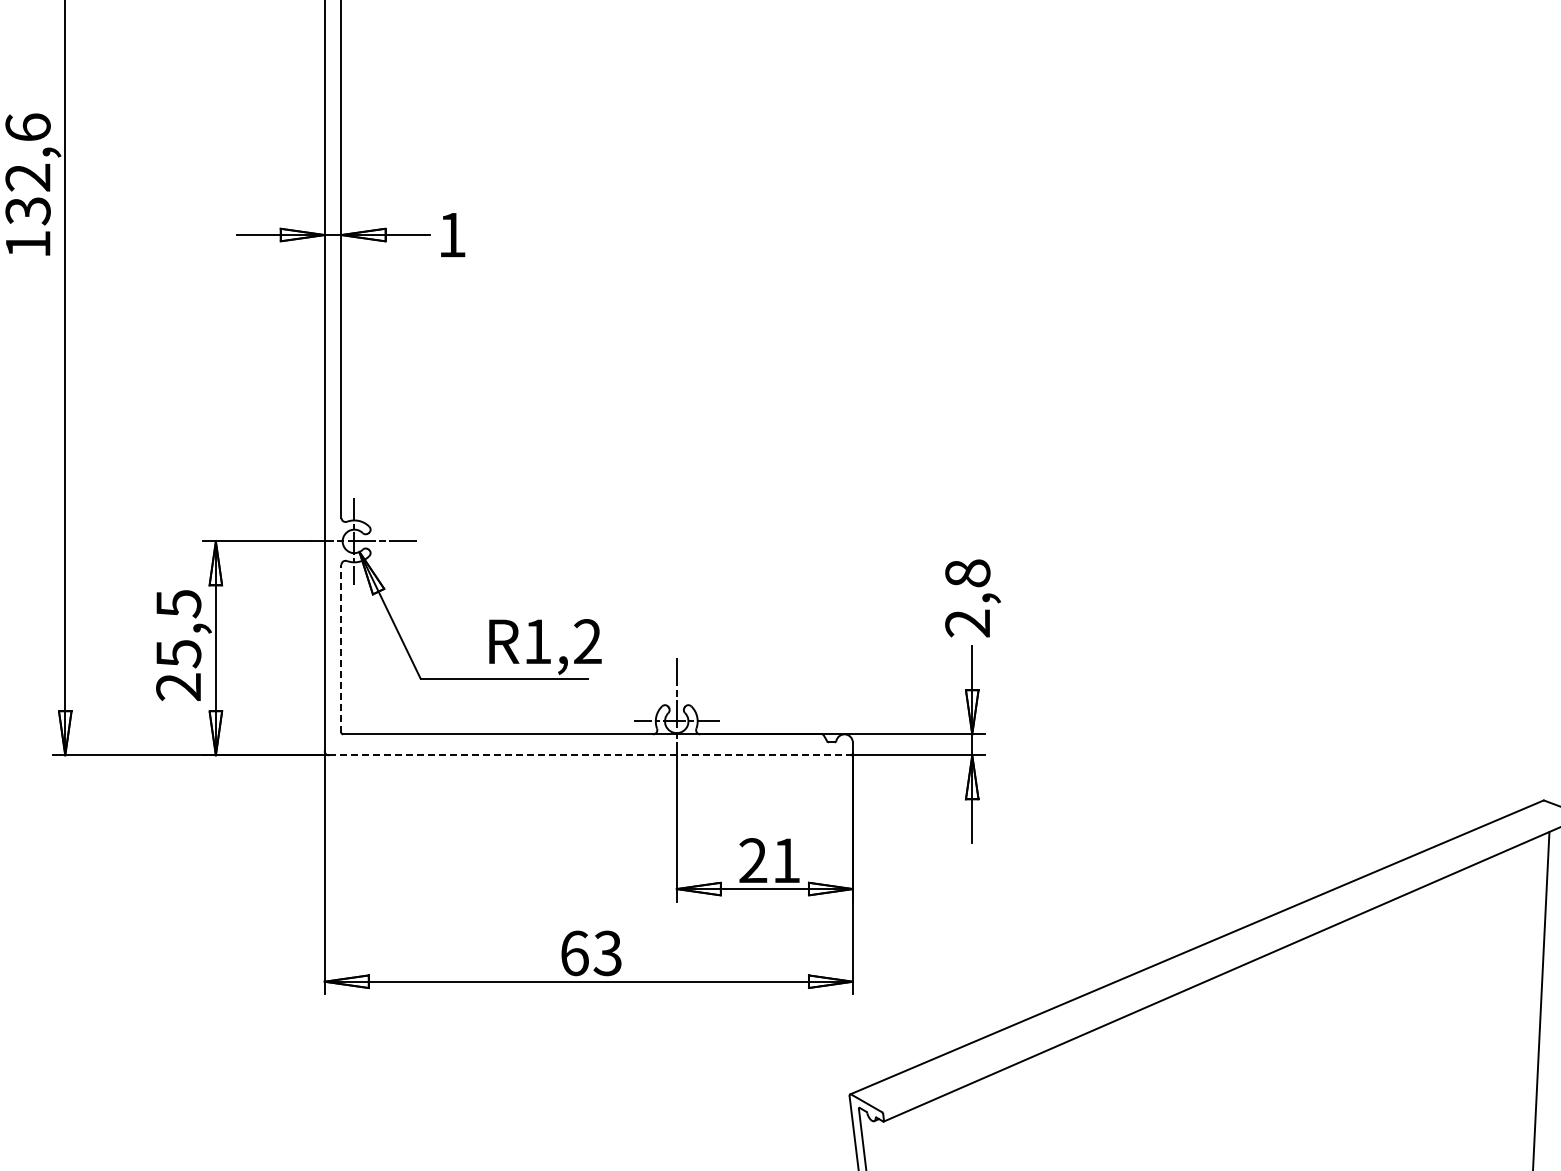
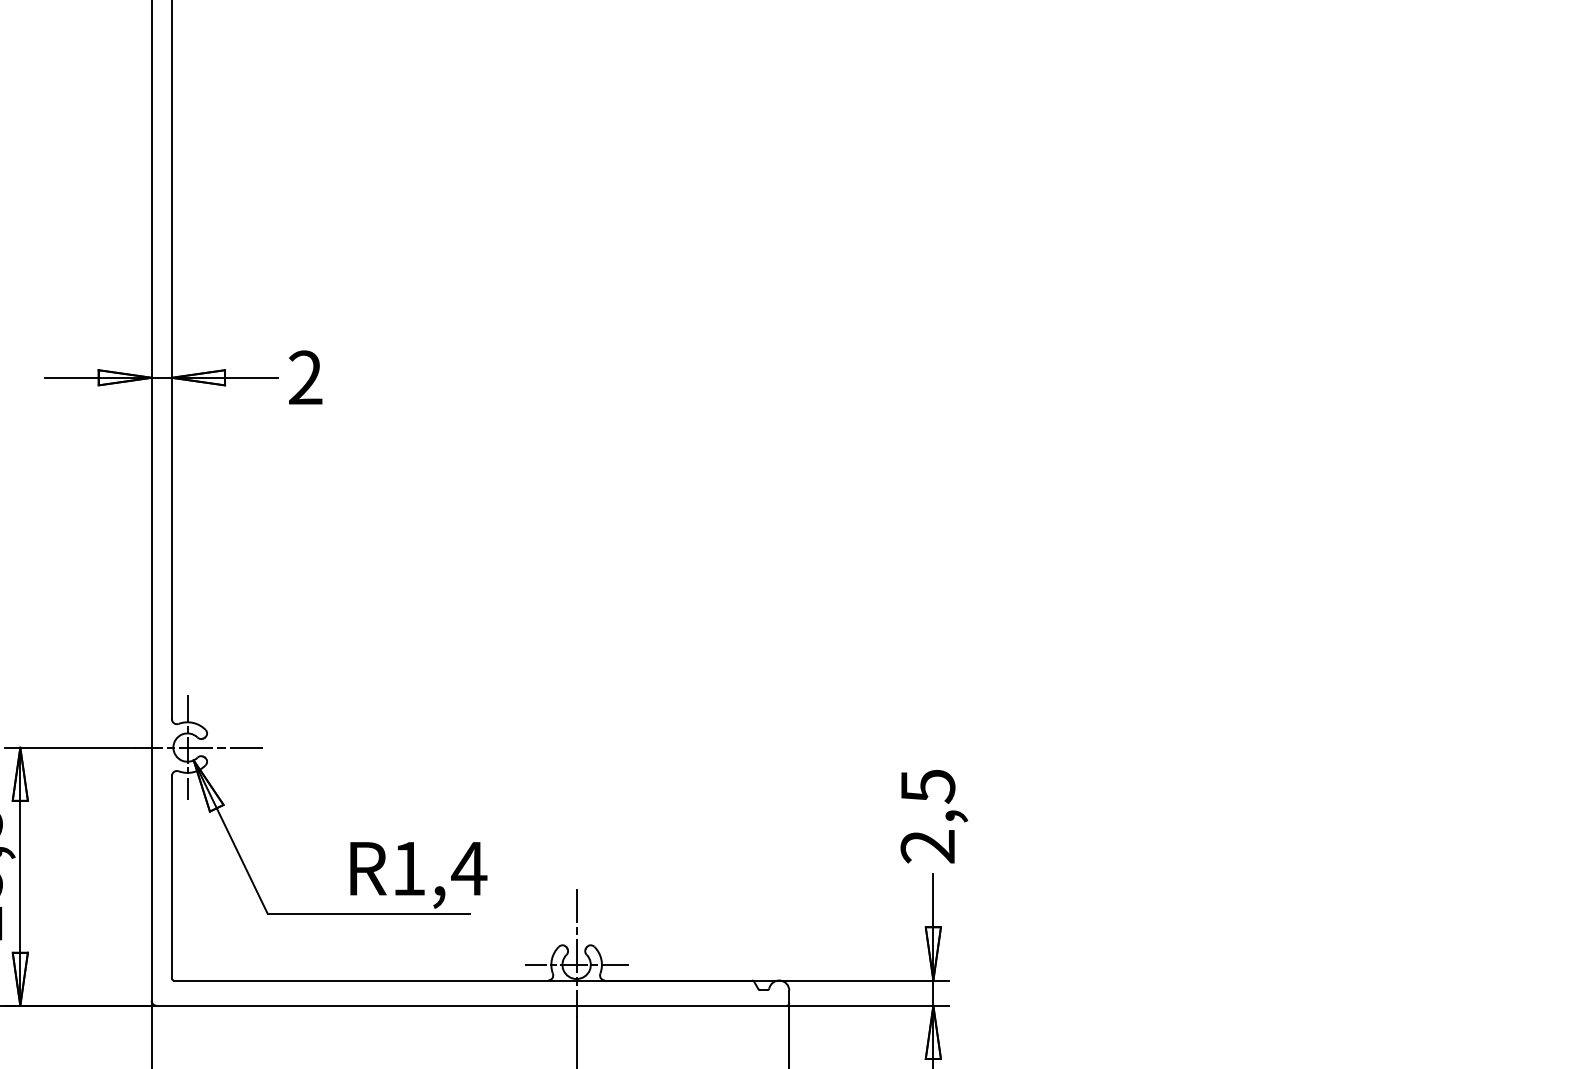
text: (452, 234) -> (305, 377), 1 -> 2
text: (967, 573) -> (927, 786), 2,8 -> 2,5
text: (587, 641) -> (468, 868), R1,2 -> R1,4
line: (341, 648) -> (171, 876), dashed -> solid
line: (589, 755) -> (471, 1006), dashed -> solid

